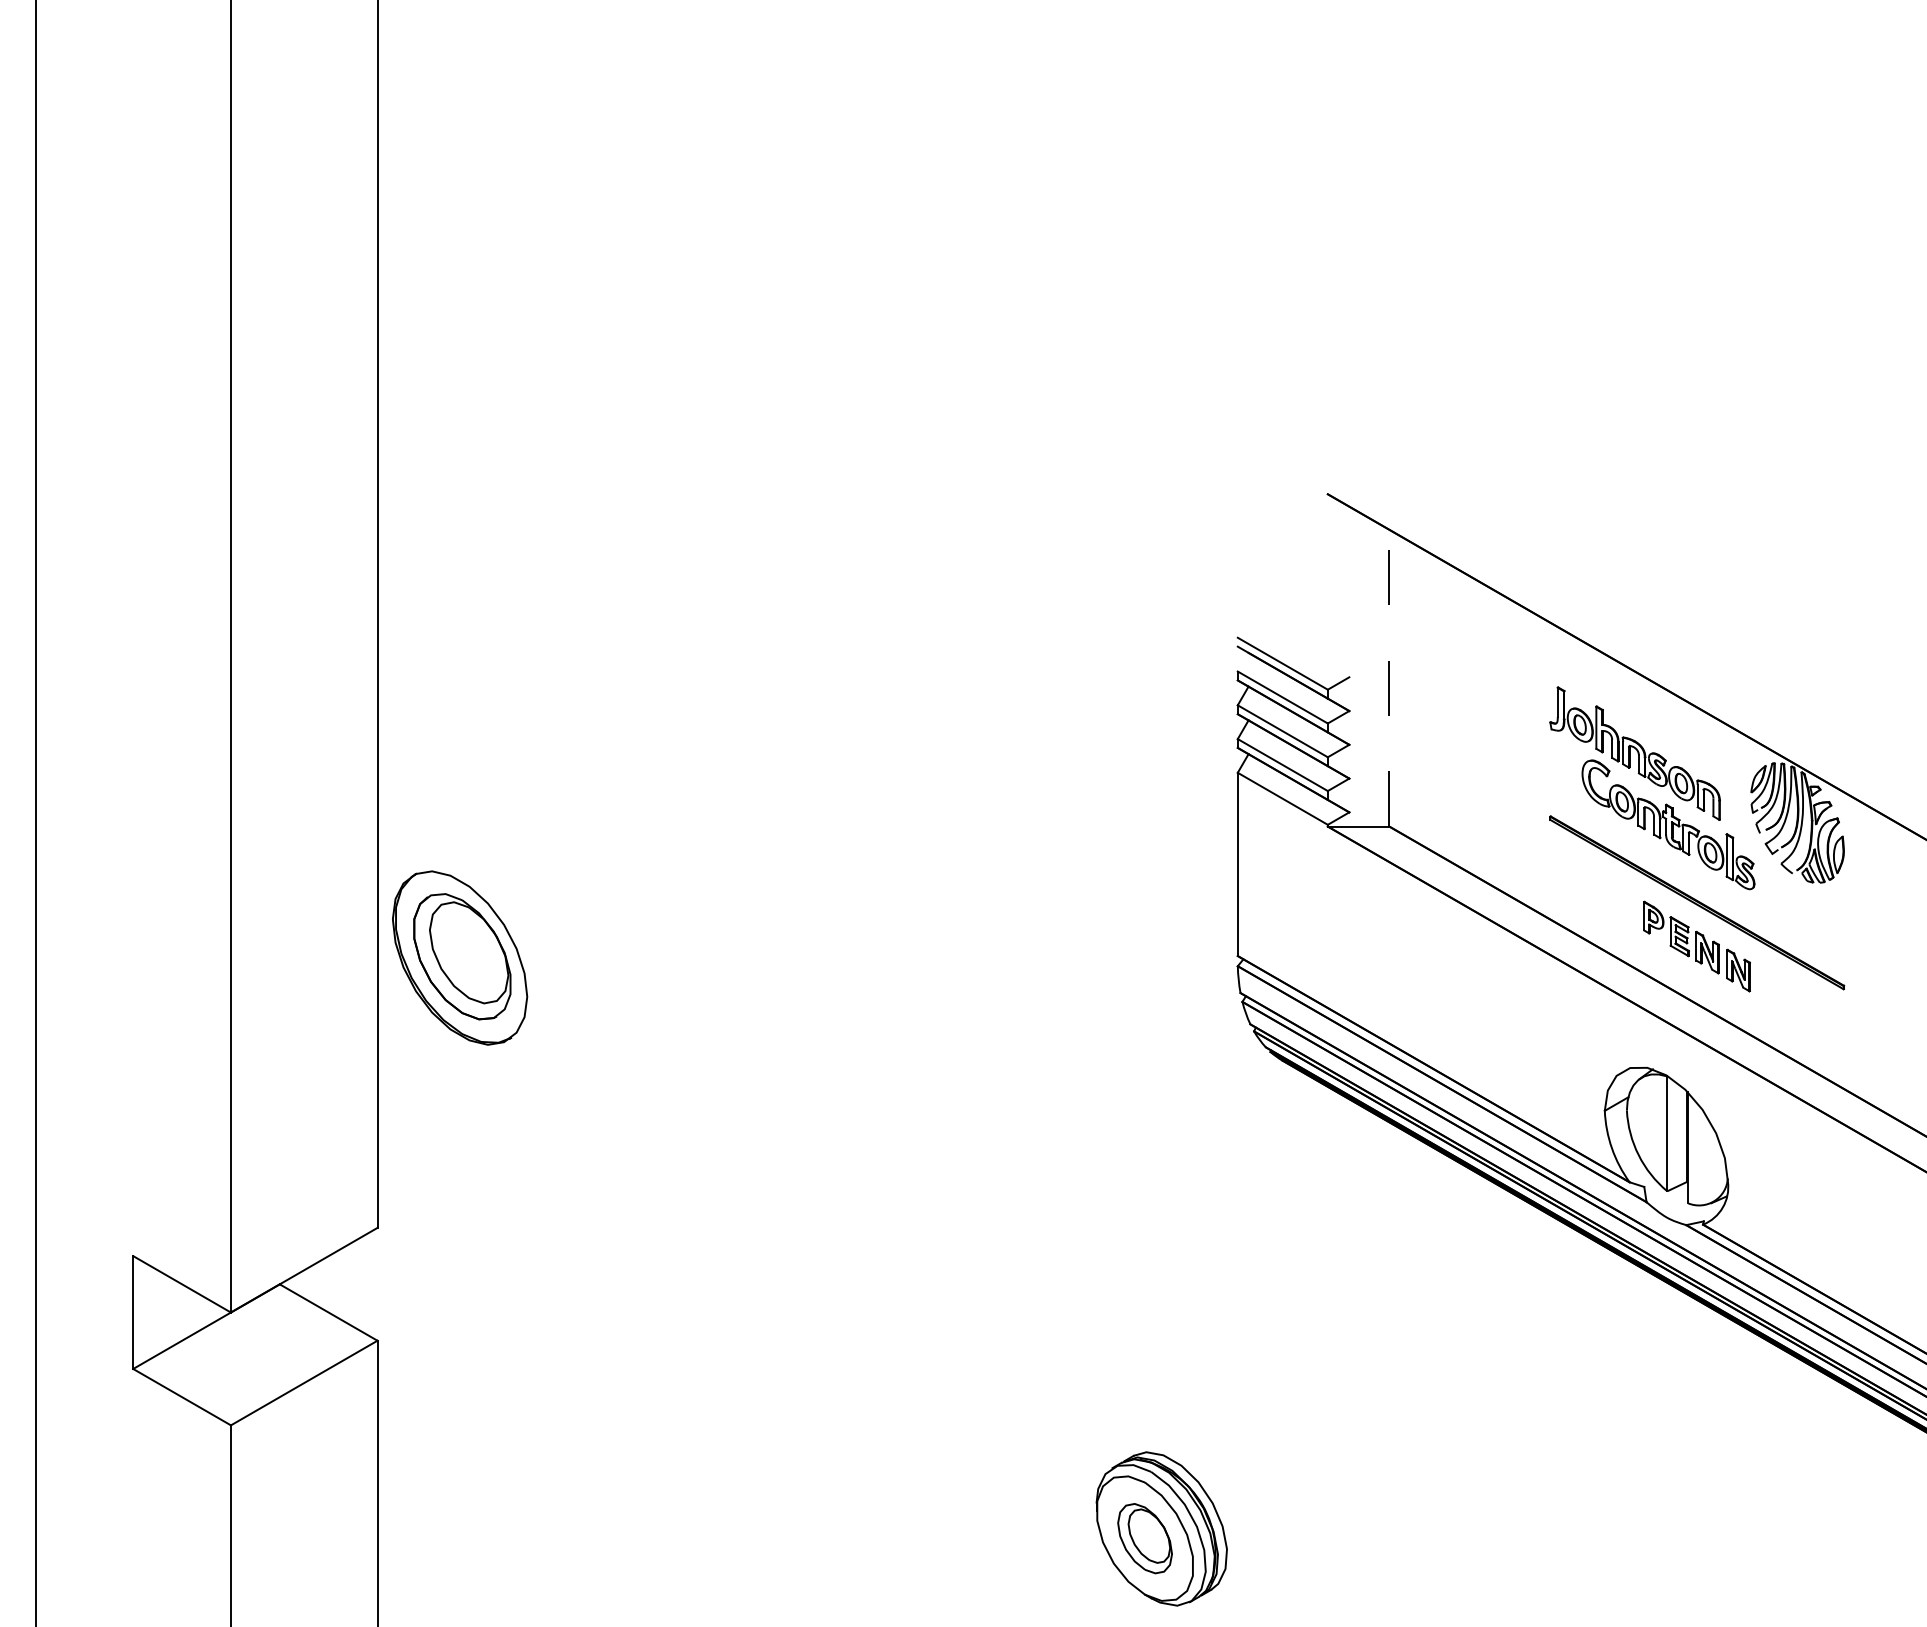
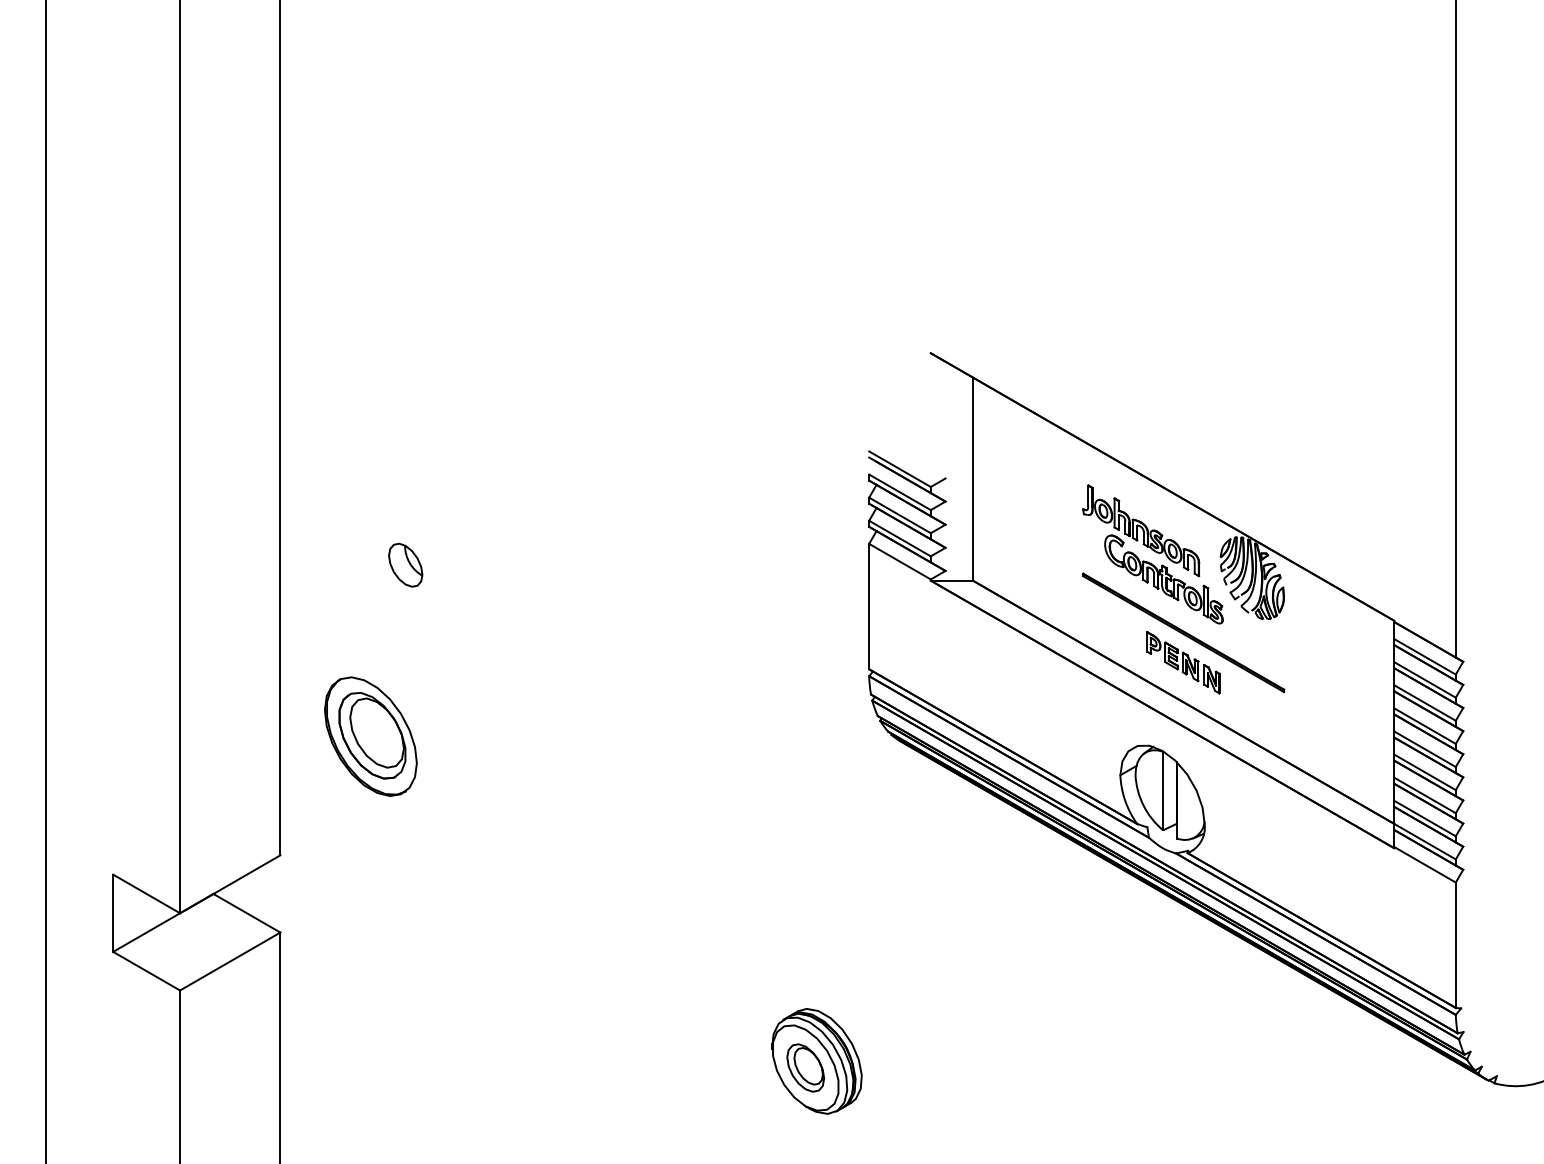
line: (1388, 678) -> (972, 479), dashed -> solid
part: (560, 802) -> (405, 564), added
part: (459, 957) -> (370, 736), moved

